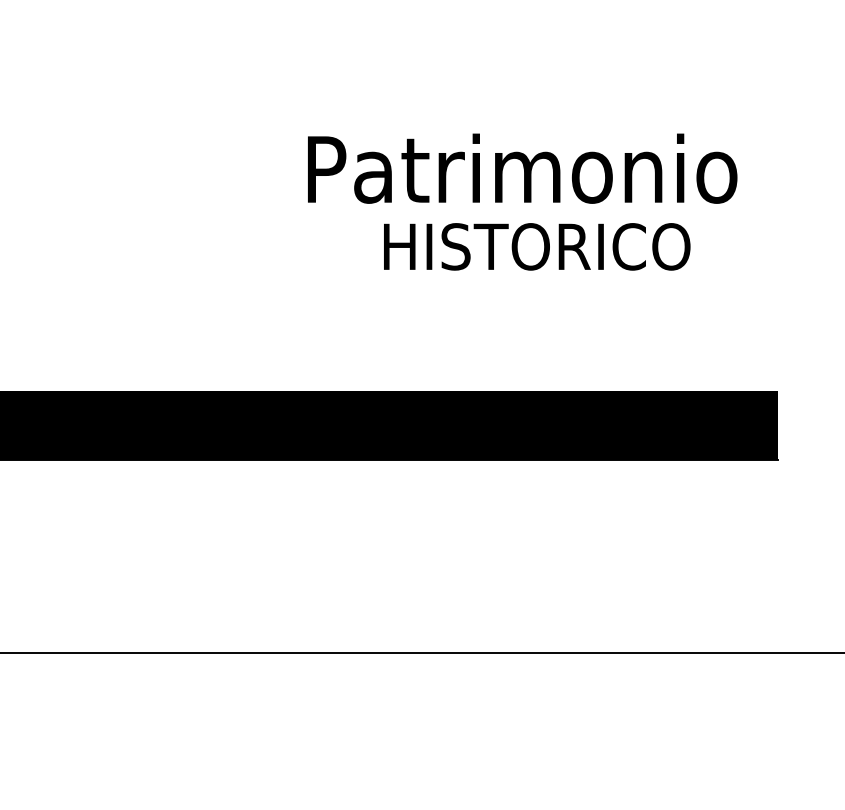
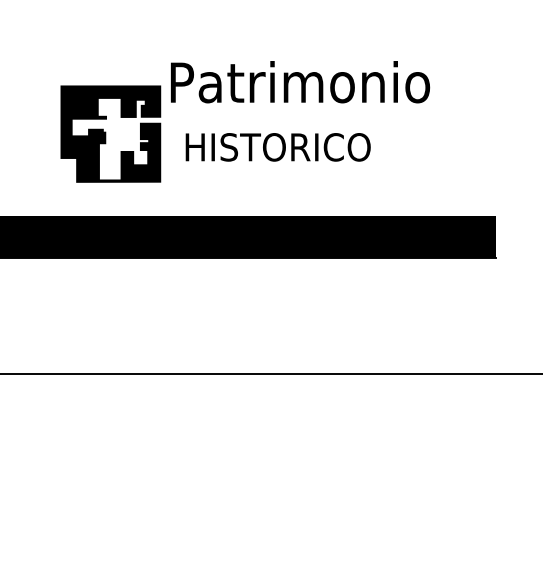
text: (522, 169) -> (300, 82), moved
text: (535, 247) -> (277, 147), moved
fill: (138, 253) -> (110, 133), added

